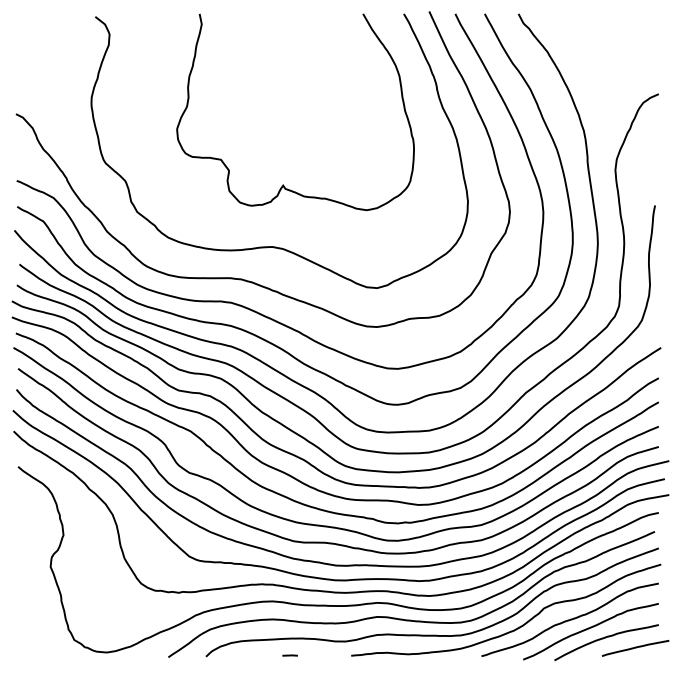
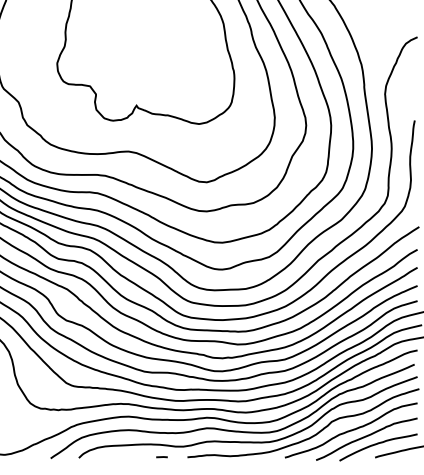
line: (289, 655) -> (161, 457), moved

